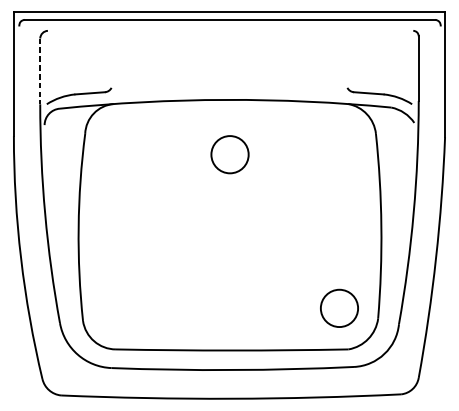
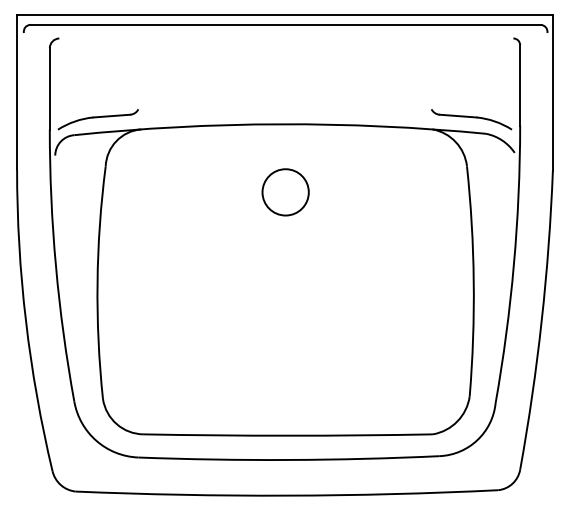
line: (39, 71) -> (49, 88), dashed -> solid
circle: (339, 308) -> (421, 383), removed

